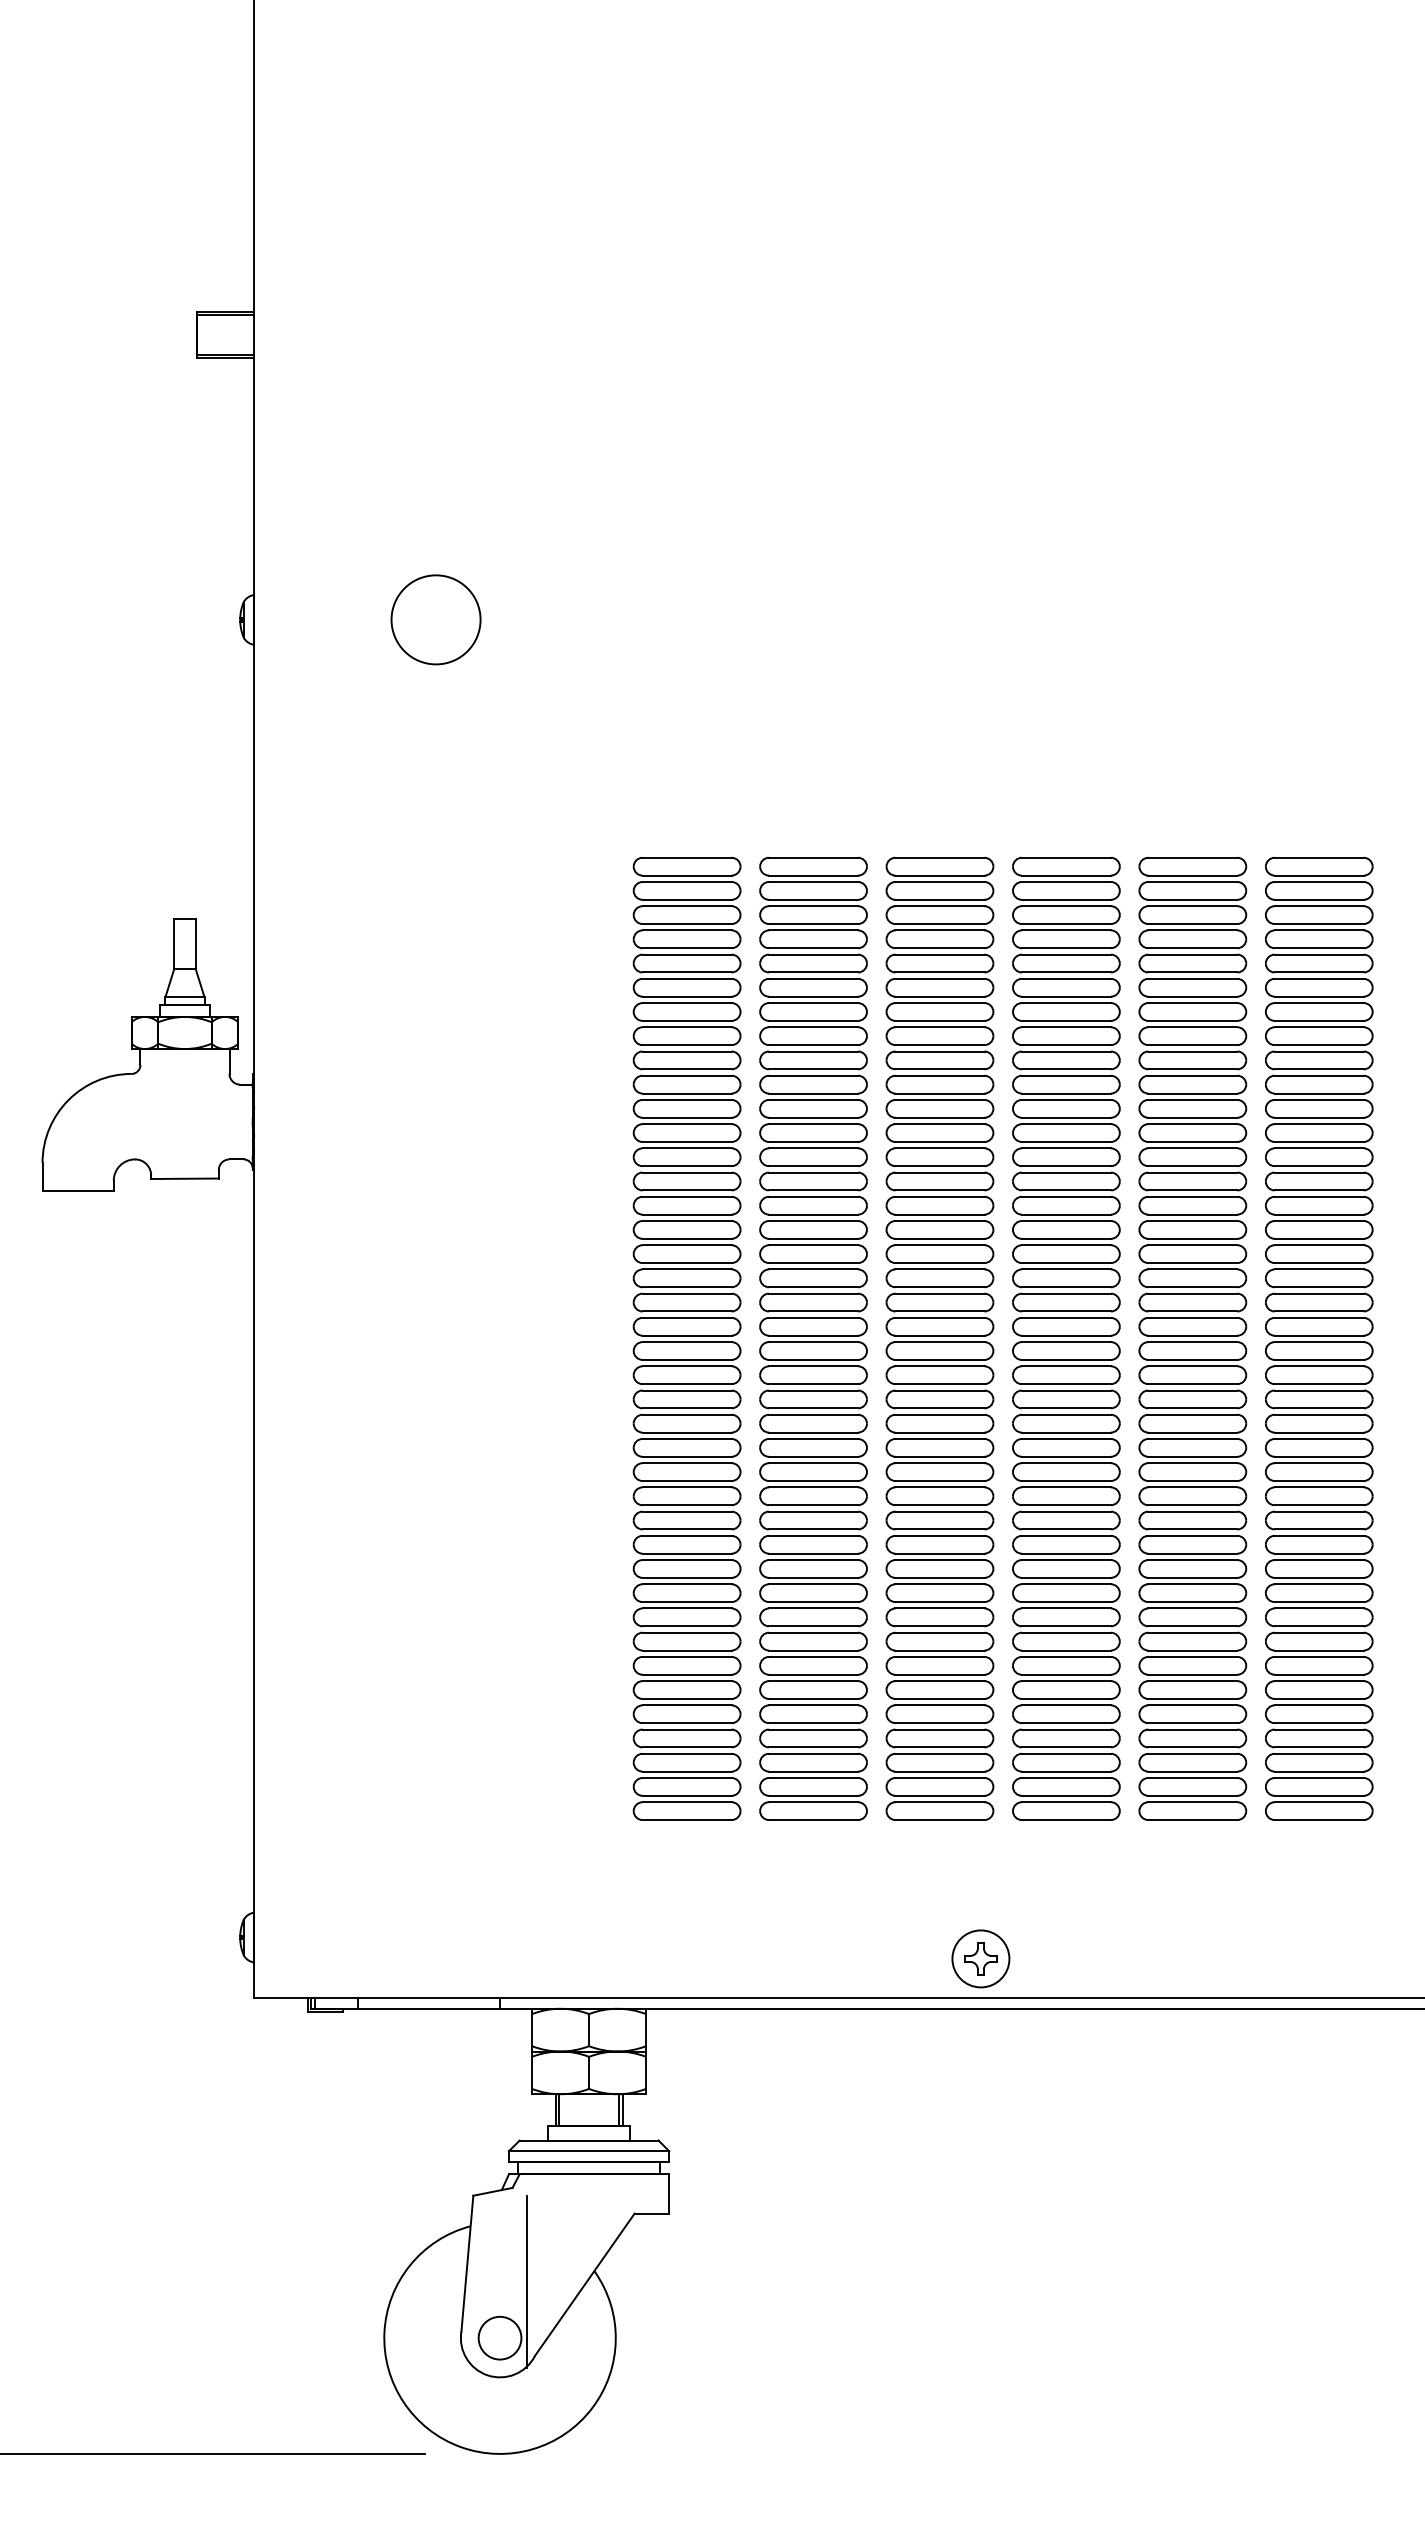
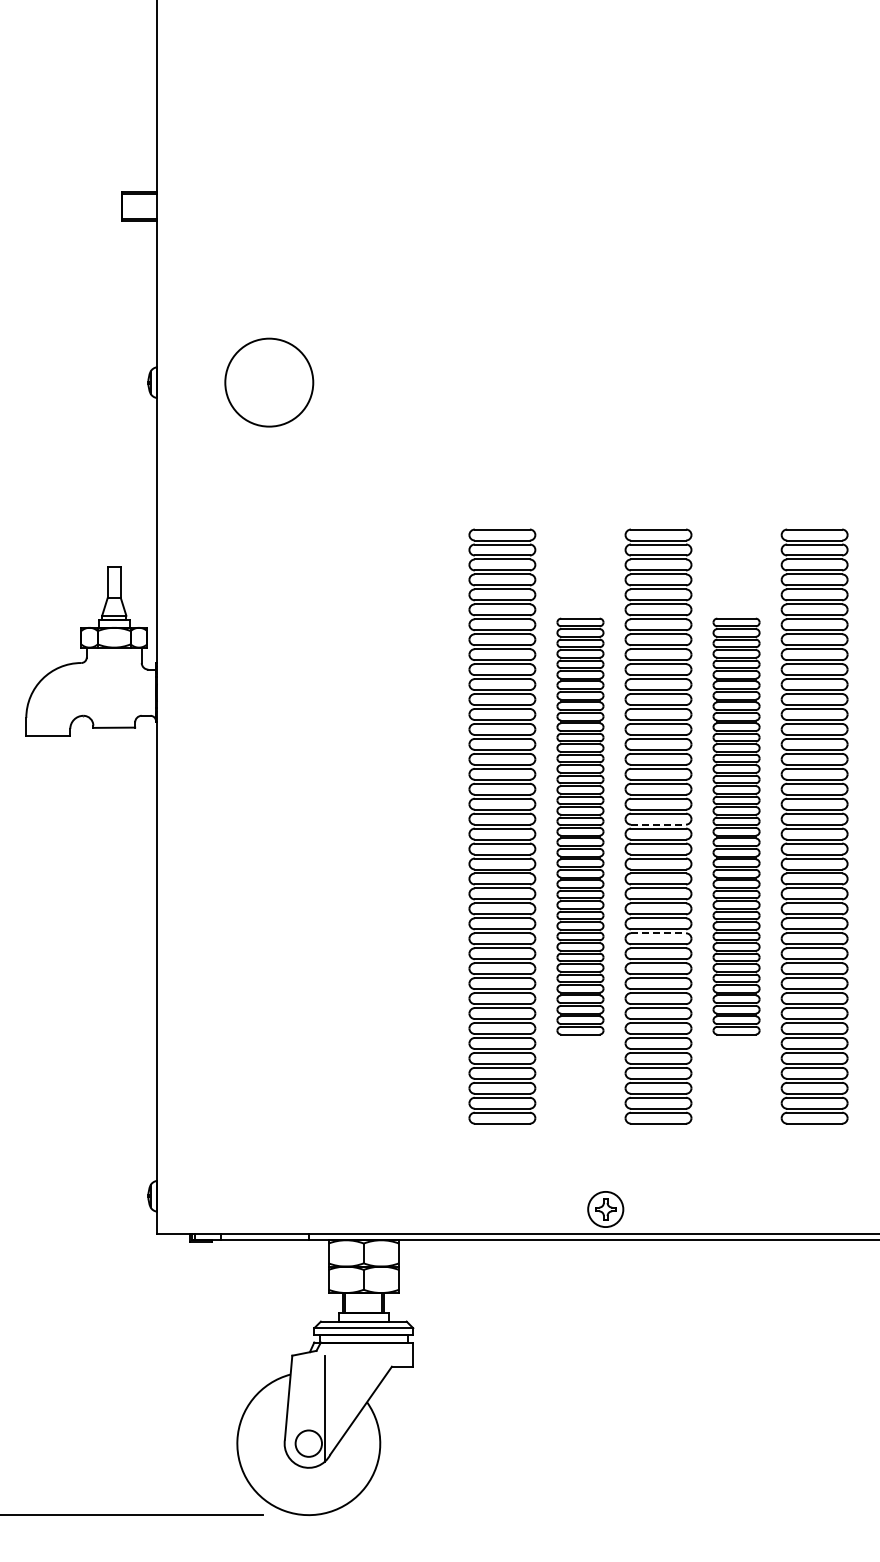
circle: (434, 619) -> (268, 382), size x1.6
line: (1067, 1335) -> (659, 824), solid -> dashed
part: (687, 1338) -> (424, 826), removed
part: (940, 1338) -> (580, 826), size x0.7
part: (1192, 1338) -> (736, 826), size x0.7
line: (1067, 1511) -> (659, 933), solid -> dashed

